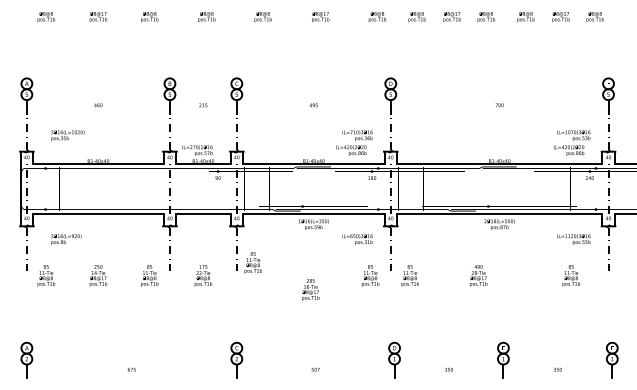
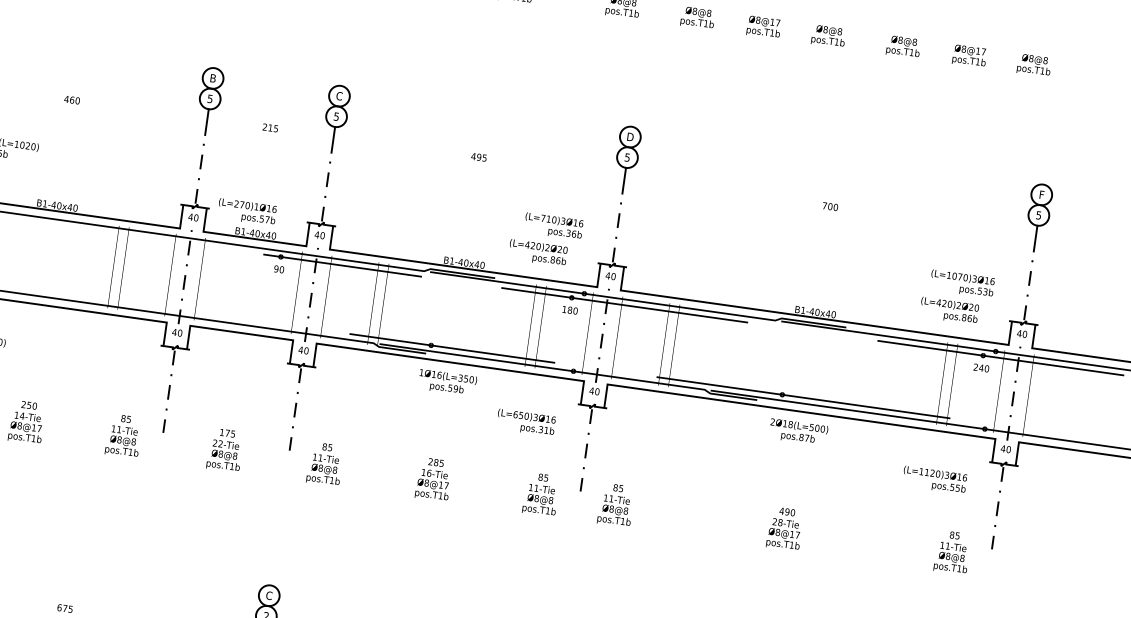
text: (253, 262) -> (325, 463), moved
text: (478, 275) -> (784, 528), moved
text: (571, 275) -> (953, 551), moved
text: (310, 289) -> (433, 478), moved

